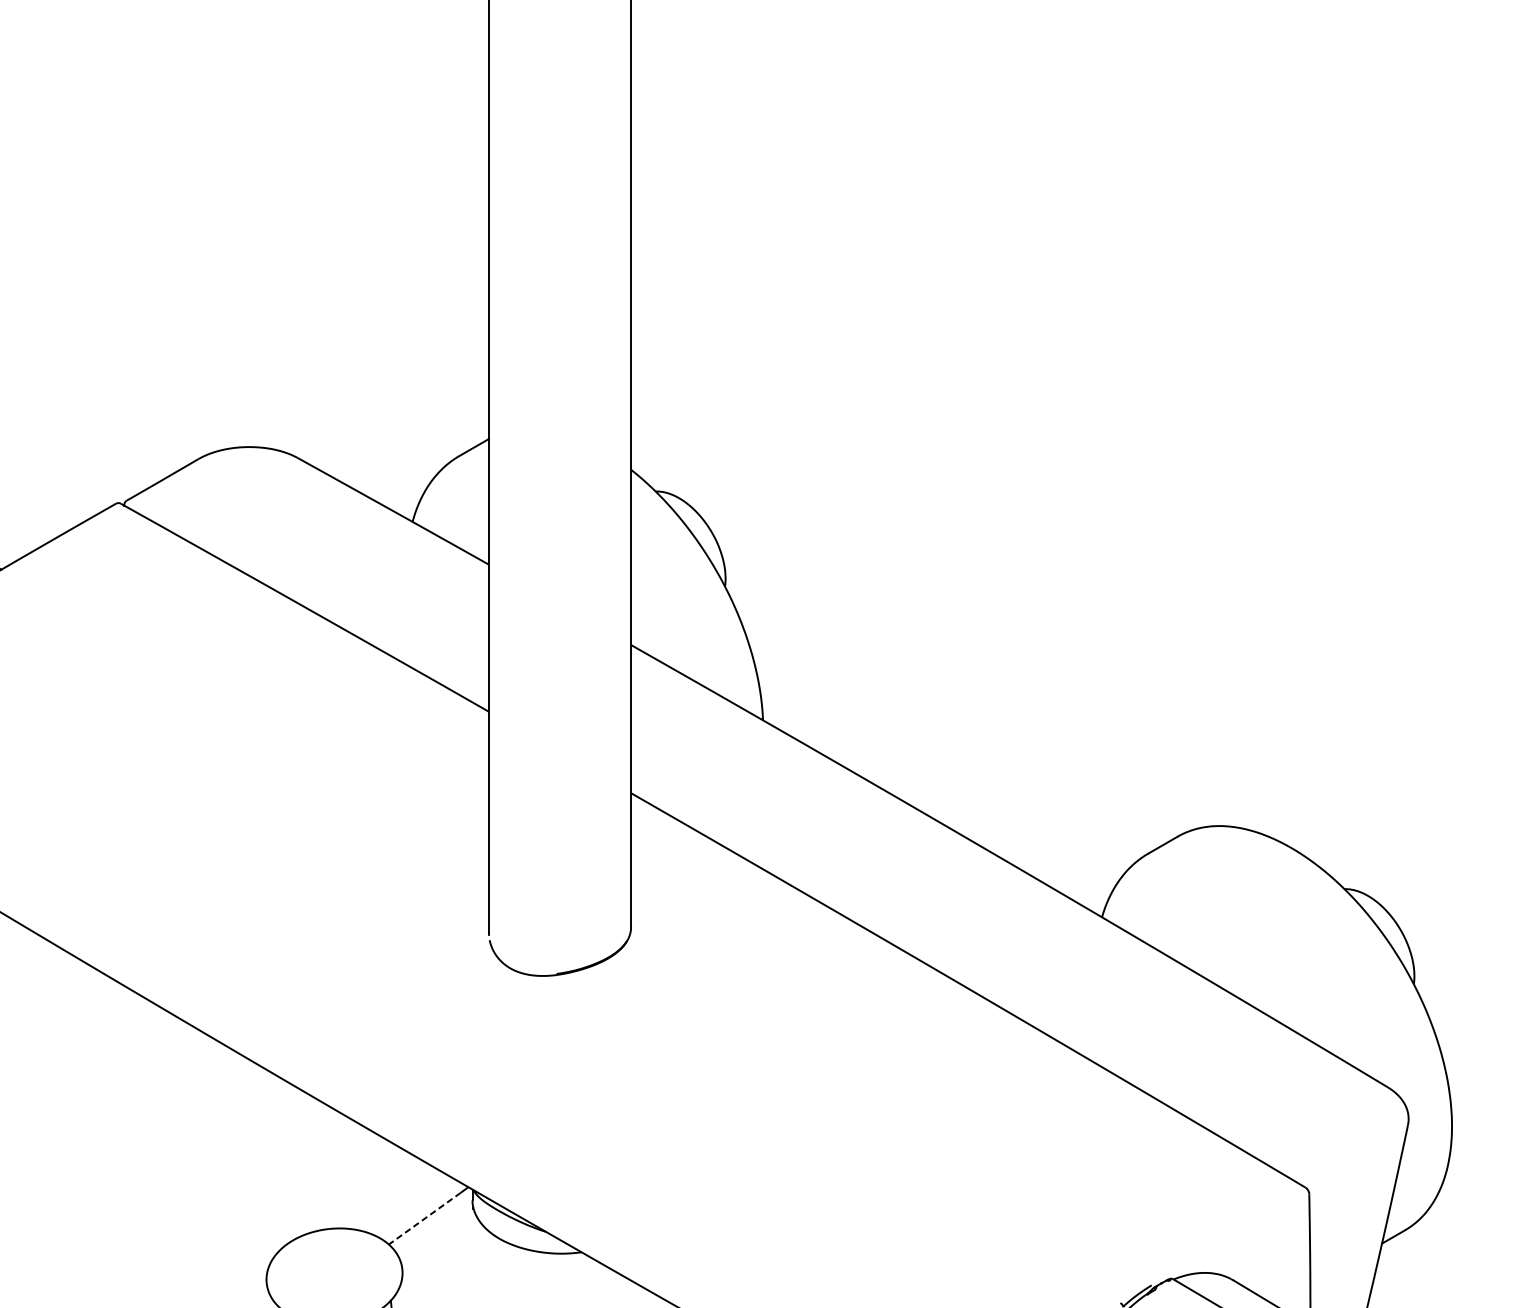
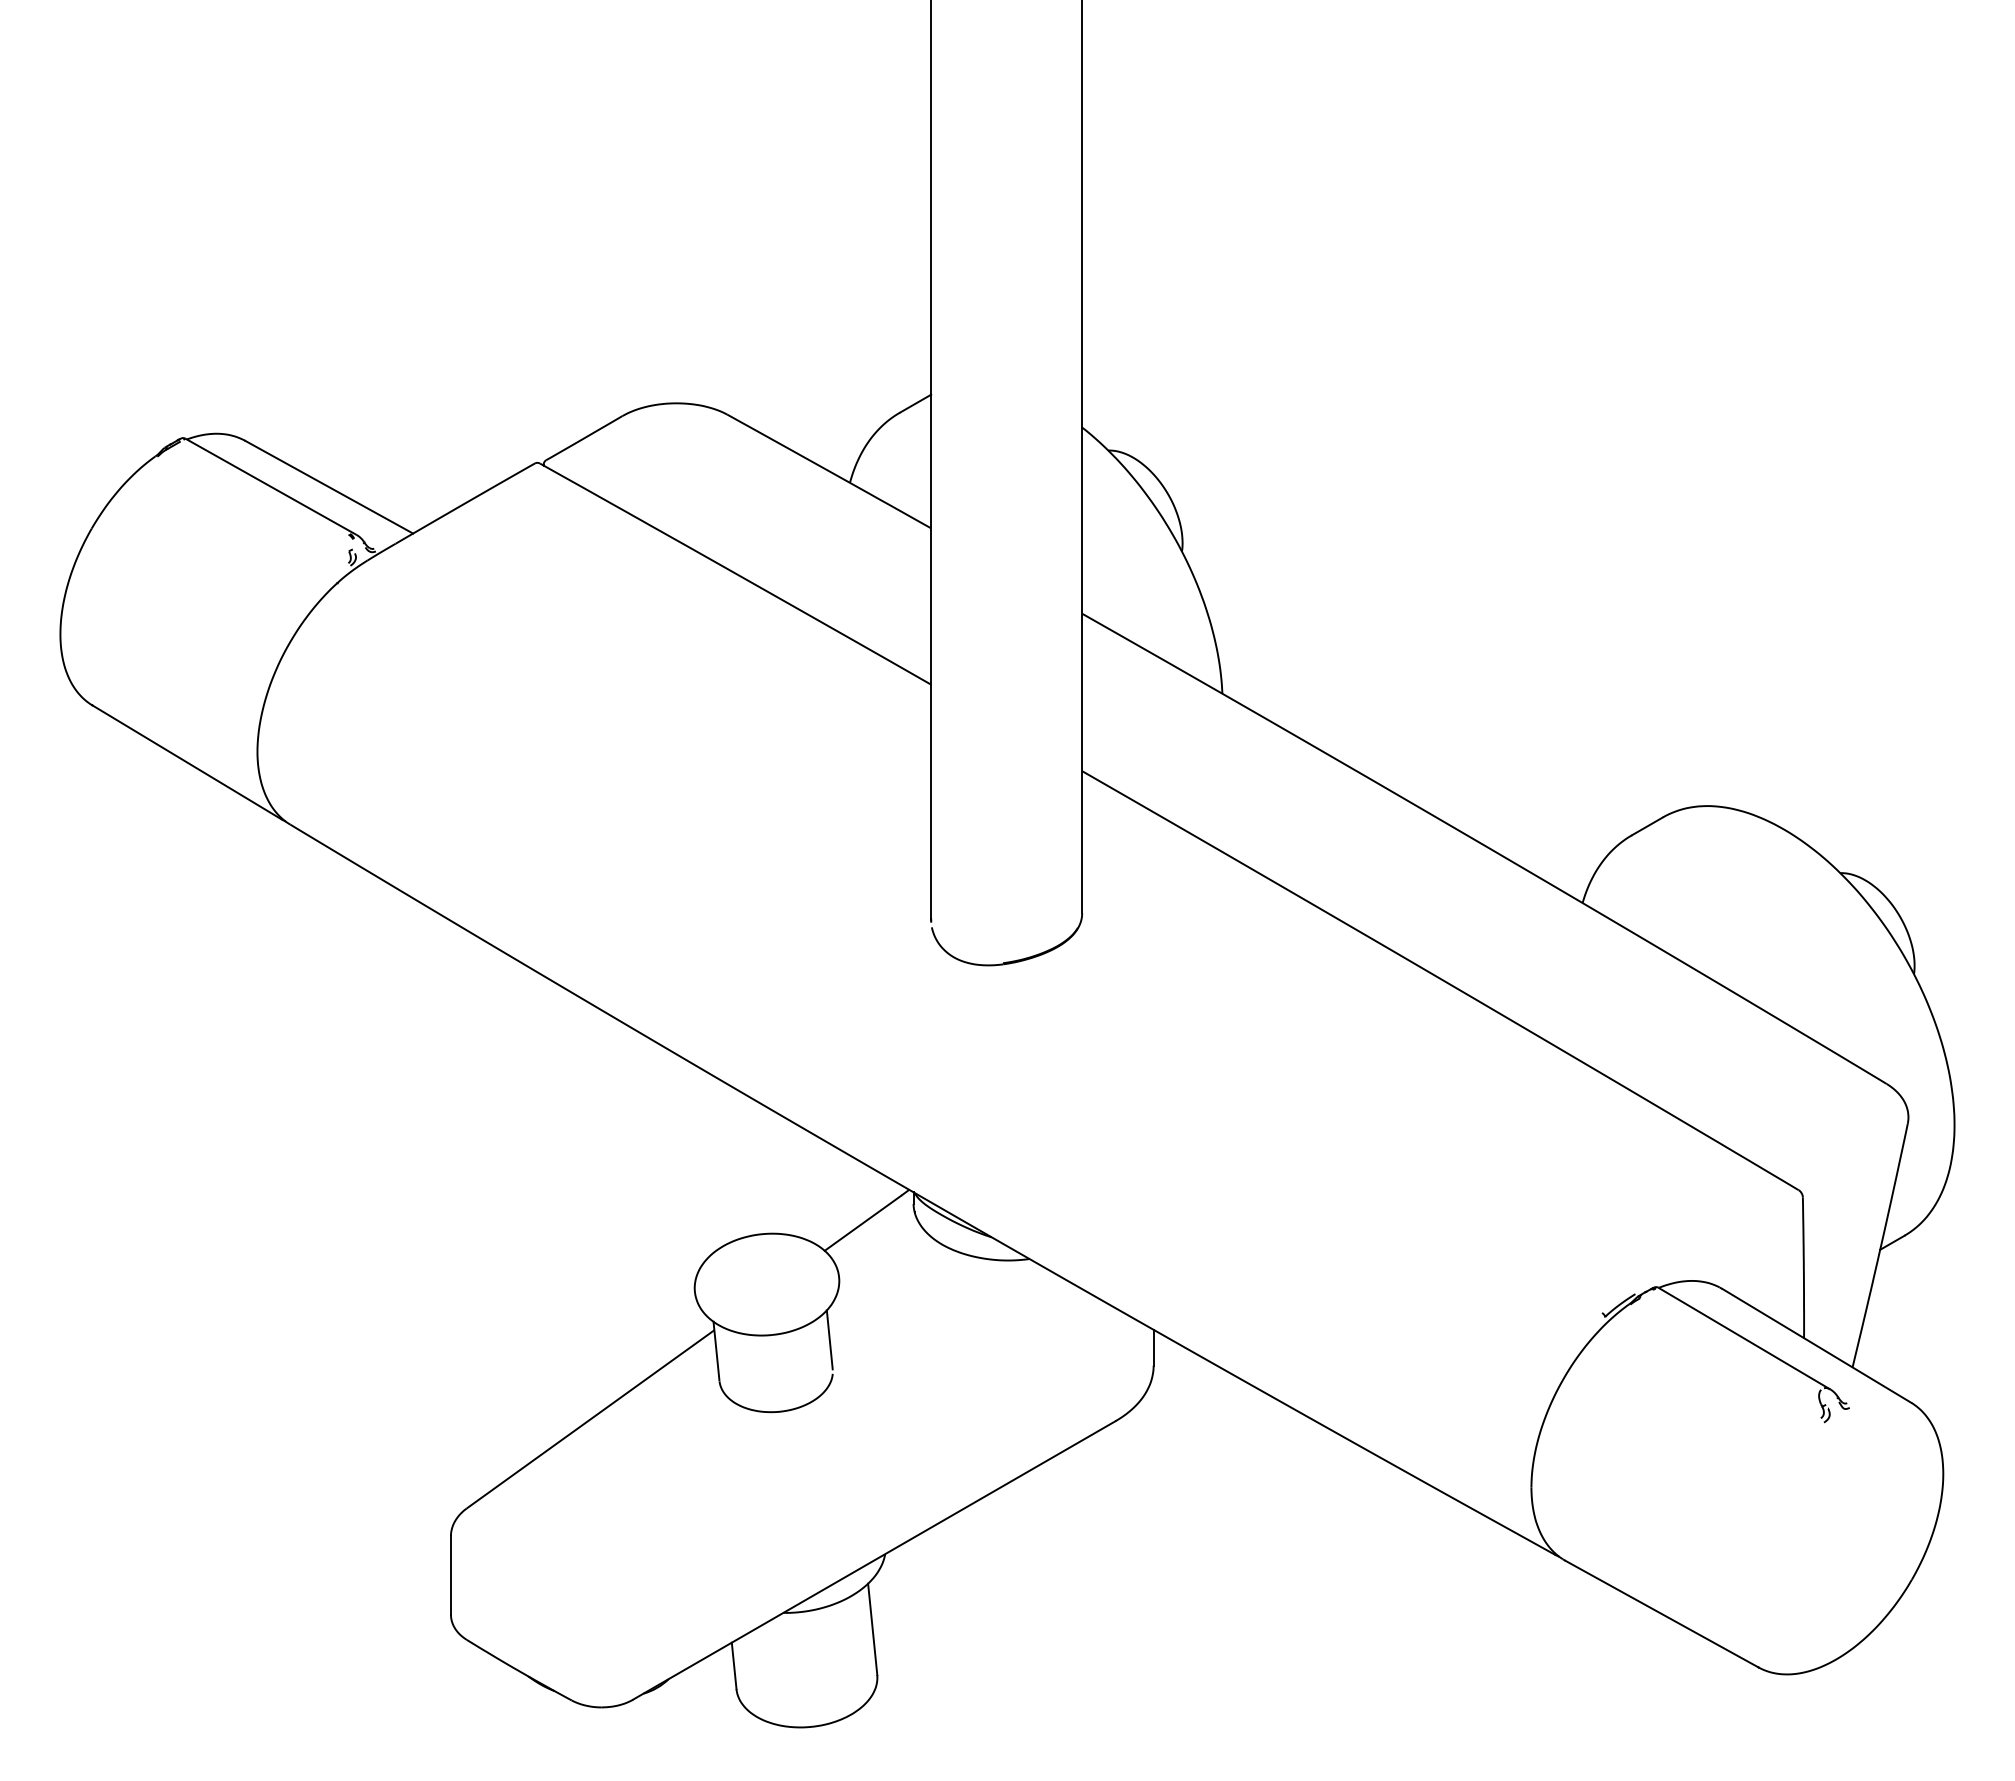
line: (424, 1218) -> (862, 1223), dashed -> solid

